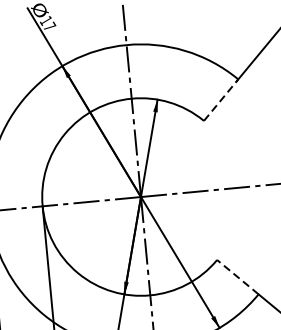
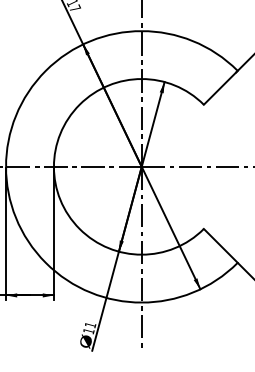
line: (220, 99) -> (220, 87), dashed -> solid
line: (237, 276) -> (220, 245), dashed -> solid

